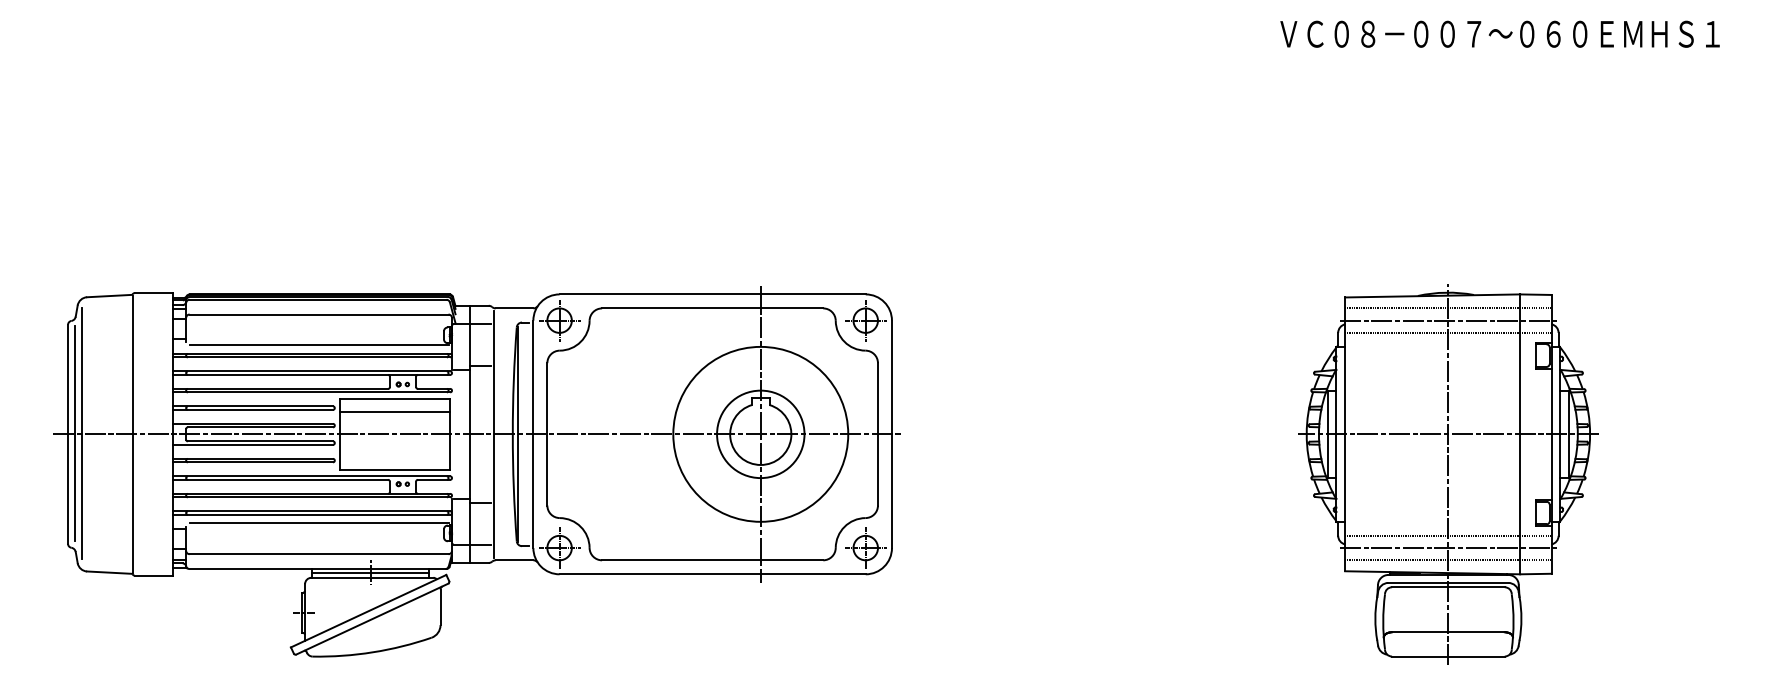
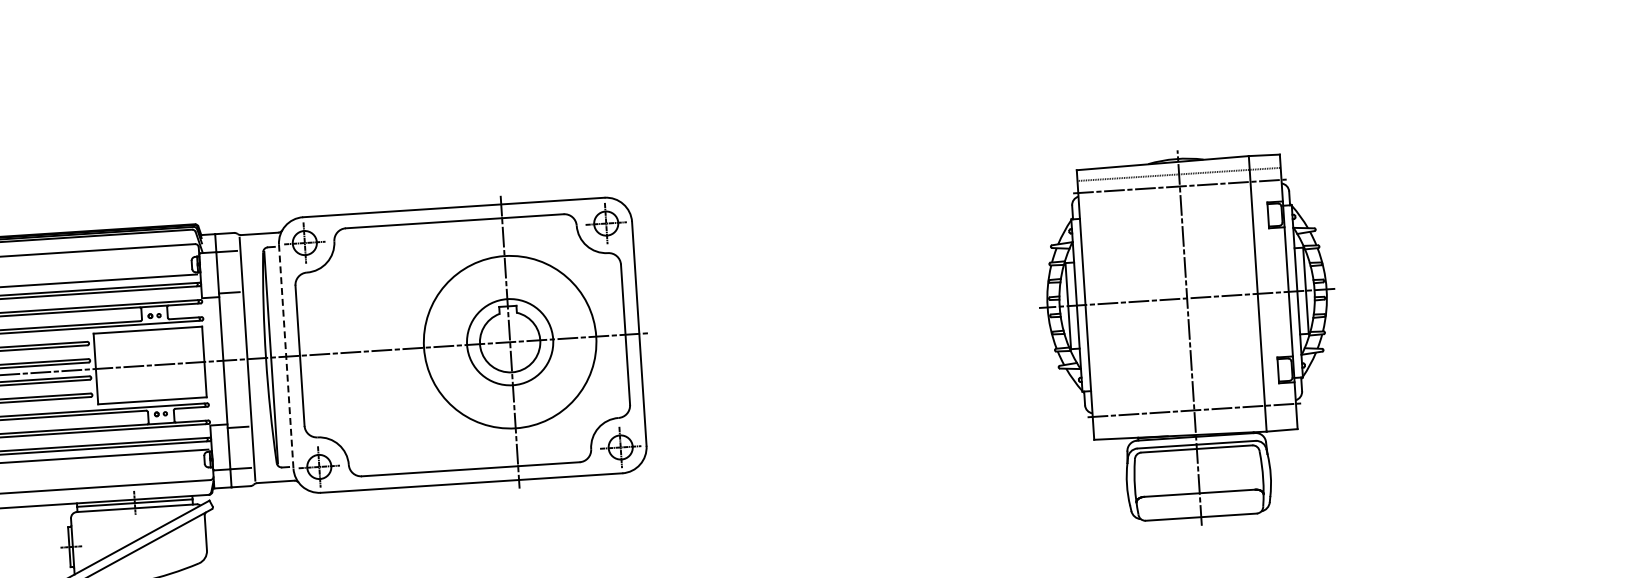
line: (1448, 332) -> (1180, 198), removed
line: (395, 411) -> (149, 342), removed
line: (533, 434) -> (286, 356), solid -> dashed
line: (1448, 535) -> (1193, 398), removed
line: (1448, 560) -> (1195, 422), removed

